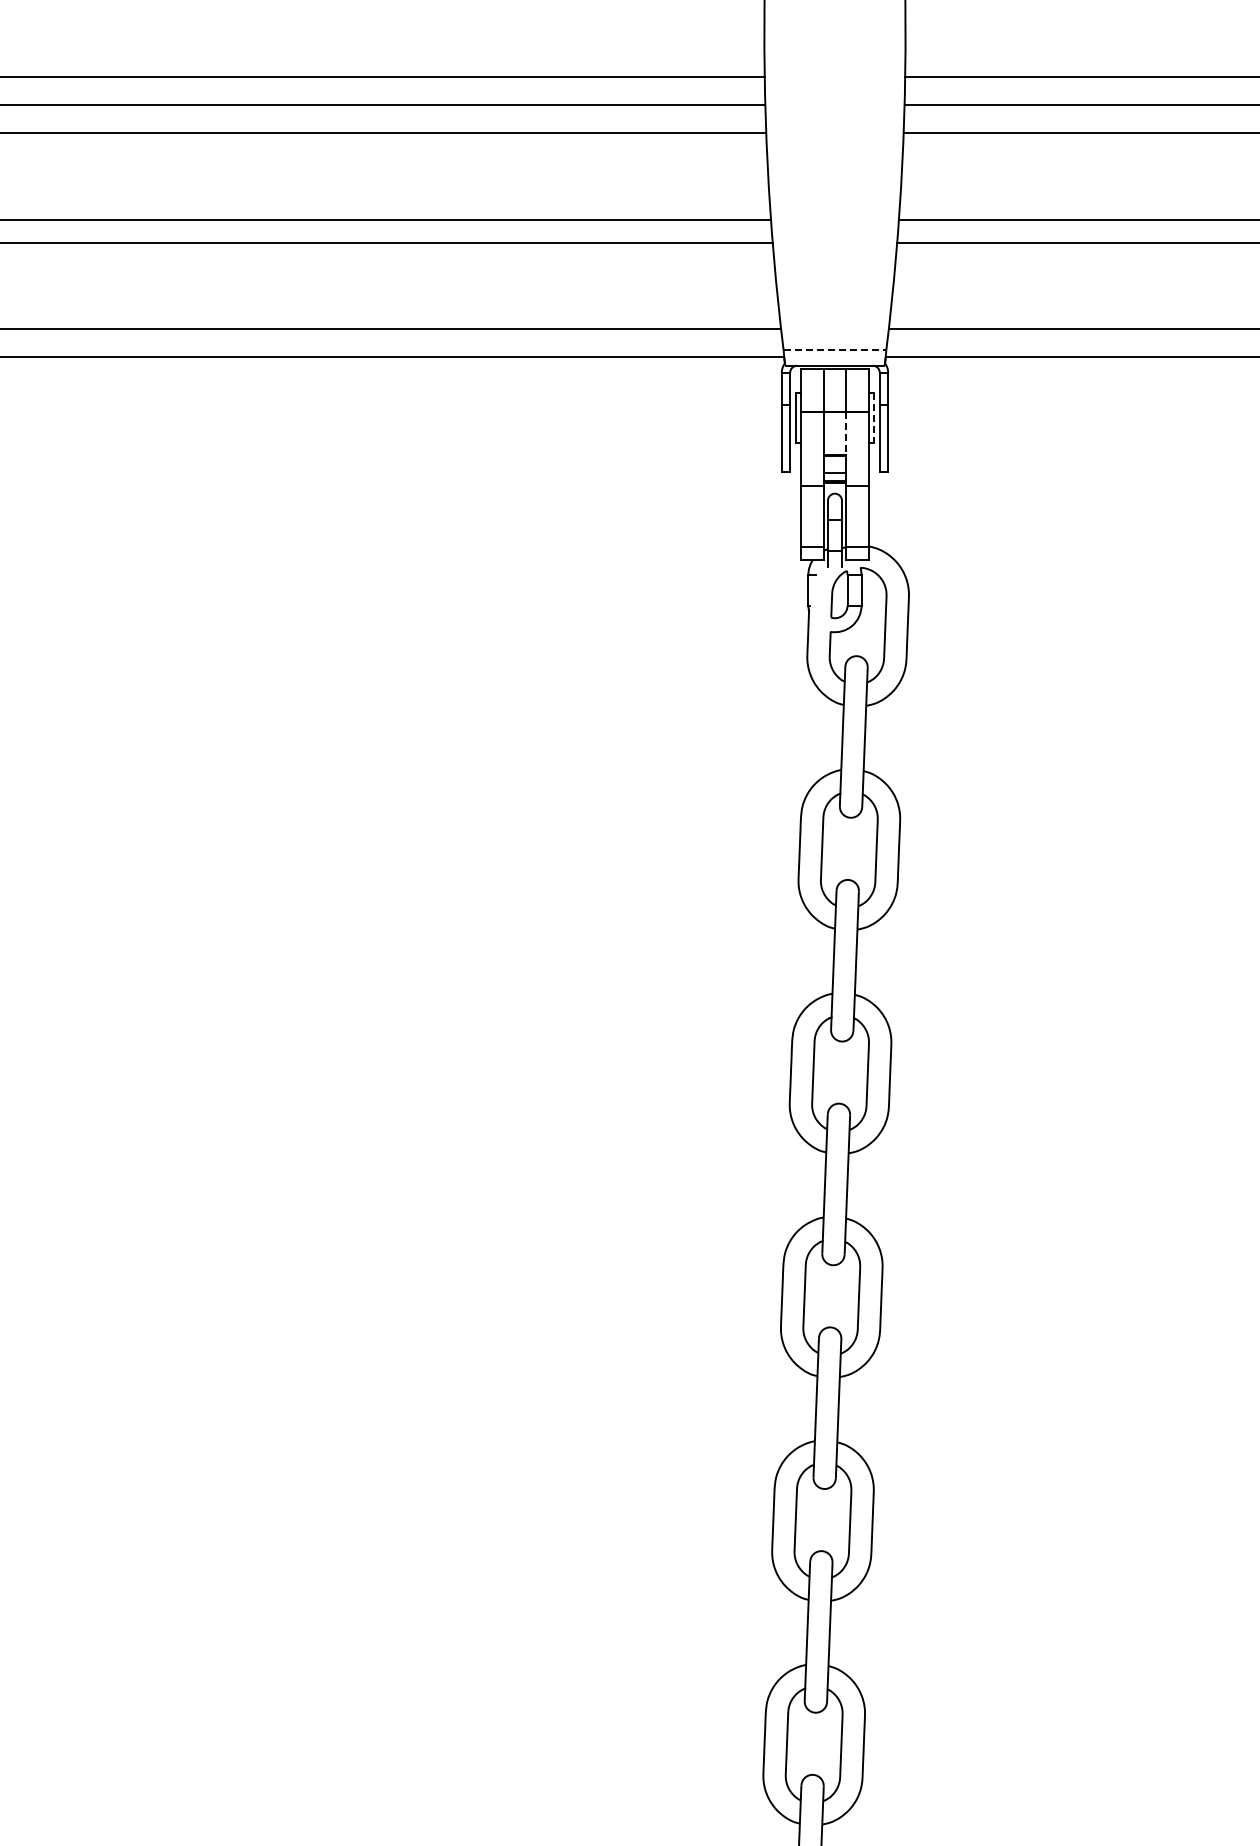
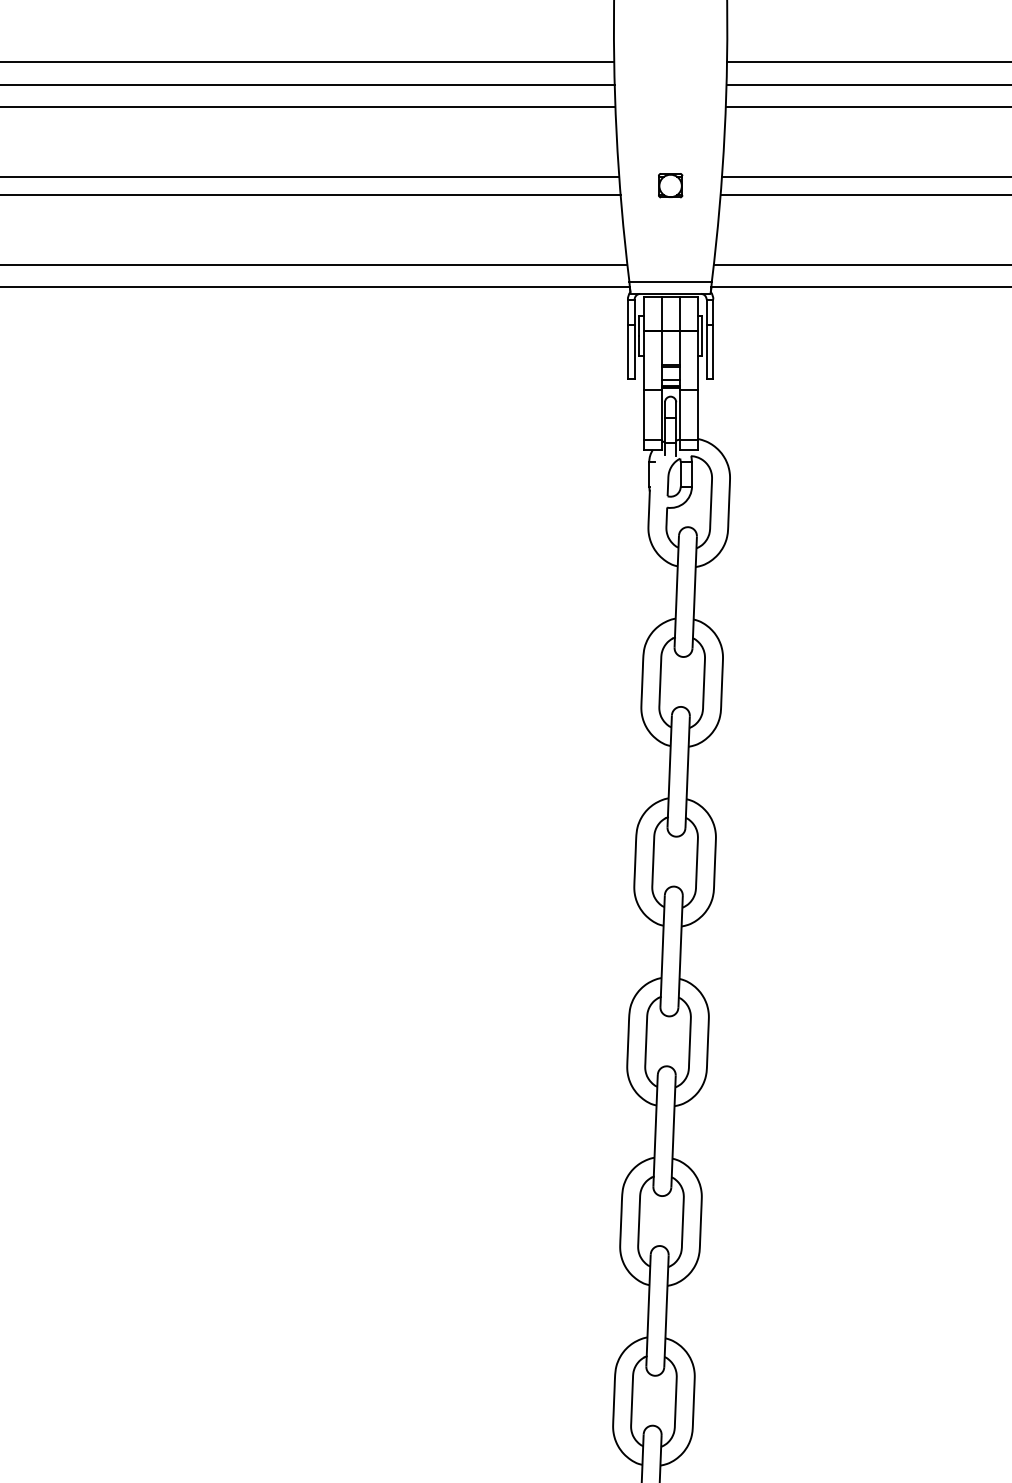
part: (834, 230) -> (670, 185), added
line: (835, 350) -> (671, 281), dashed -> solid
line: (874, 418) -> (702, 336), dashed -> solid
line: (846, 433) -> (679, 348), dashed -> solid

